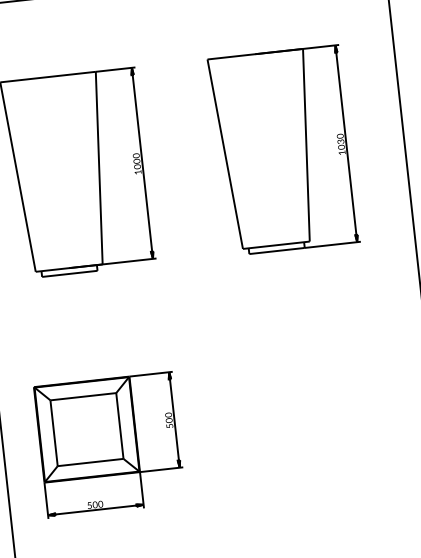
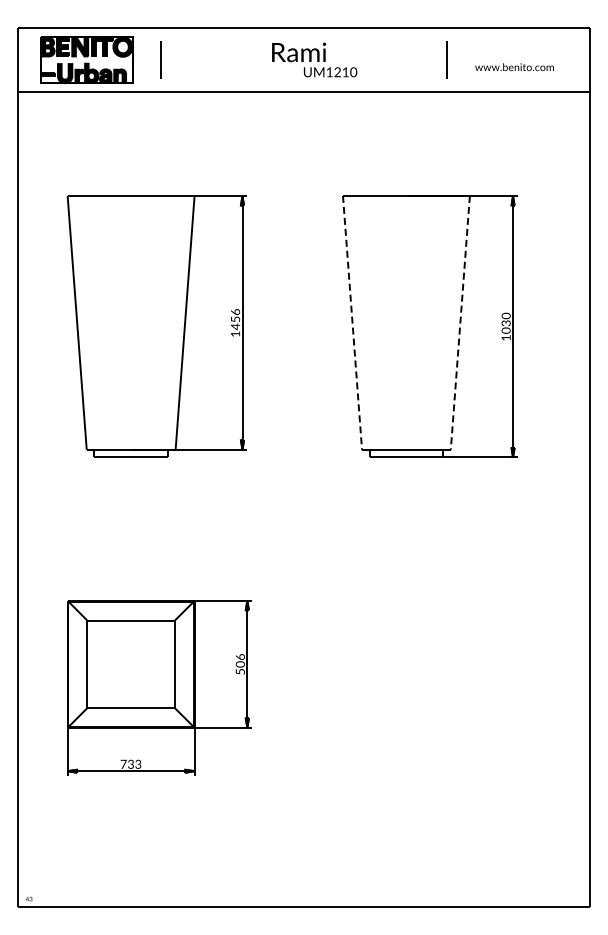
line: (306, 145) -> (460, 323), solid -> dashed
line: (225, 154) -> (352, 323), solid -> dashed
text: (136, 161) -> (235, 319), 1000 -> 1456
text: (167, 414) -> (239, 656), 500 -> 506
text: (94, 504) -> (130, 763), 500 -> 733

